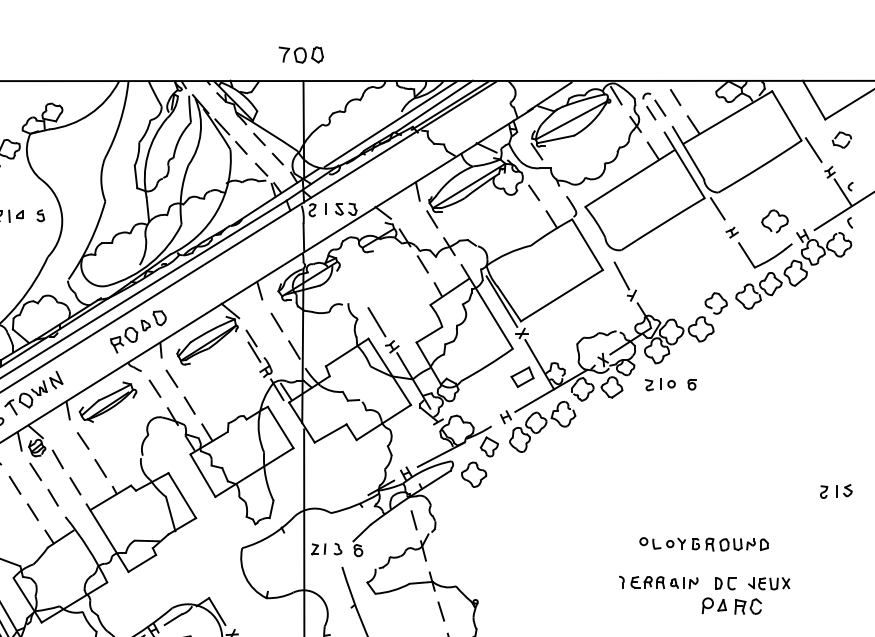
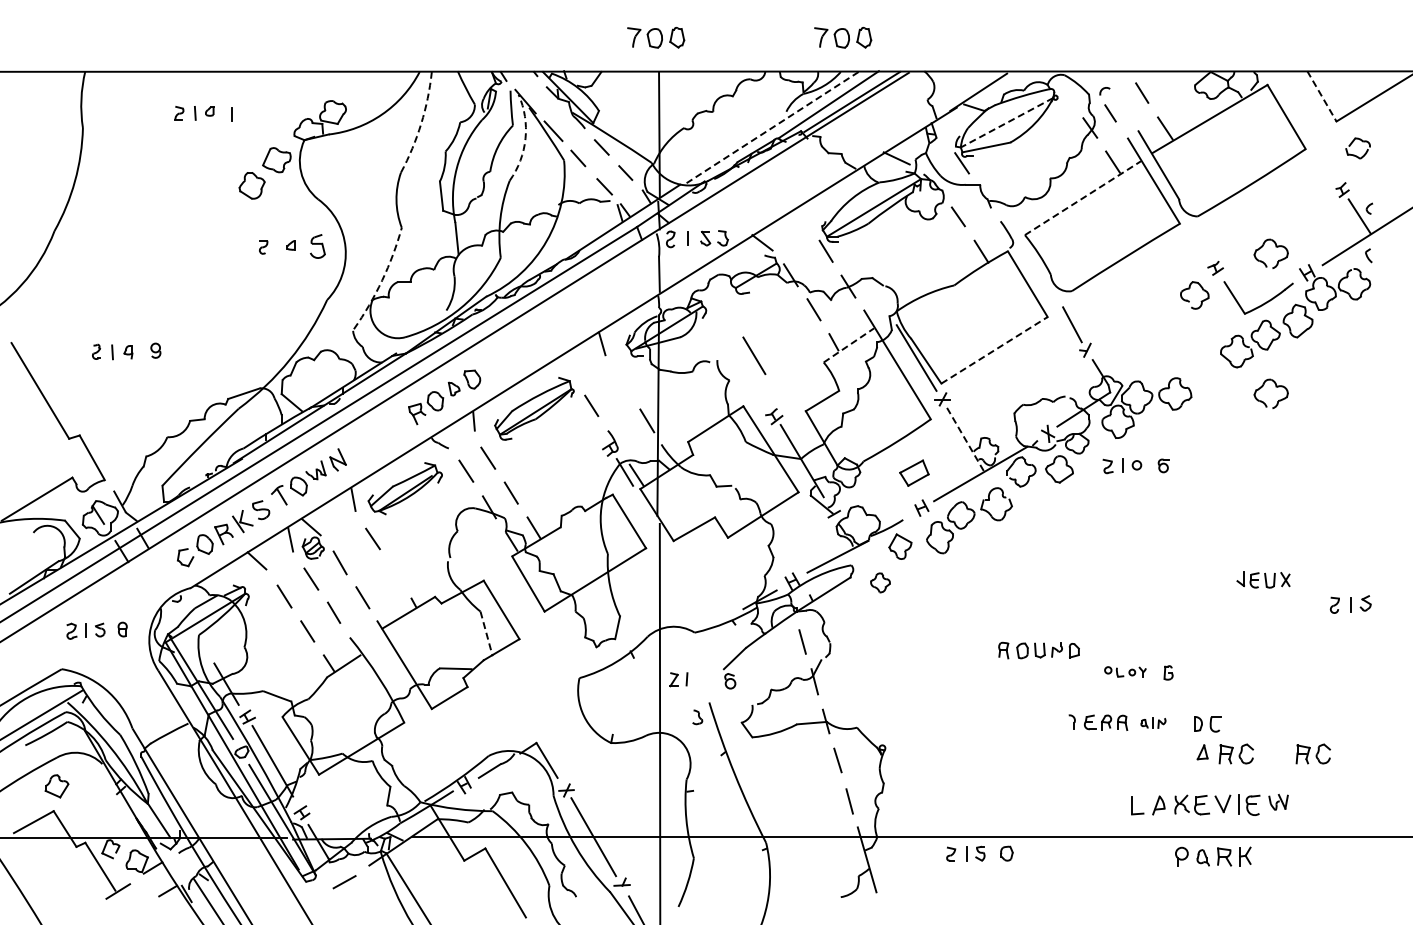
part: (445, 54) -> (843, 37), added
line: (616, 95) -> (1065, 90), removed
line: (814, 100) -> (1322, 96), solid -> dashed
line: (659, 107) -> (1121, 106), removed
arc: (120, 120) -> (421, 123), solid -> dashed
line: (571, 120) -> (1006, 122), solid -> dashed
line: (390, 124) -> (772, 127), solid -> dashed
arc: (200, 132) -> (525, 138), solid -> dashed
line: (813, 149) -> (1321, 160), removed
line: (629, 178) -> (1082, 198), solid -> dashed
line: (417, 191) -> (807, 214), removed
line: (717, 208) -> (1196, 237), removed
part: (40, 215) -> (317, 246), size x1.6
line: (9, 216) -> (277, 247), removed
arc: (90, 241) -> (382, 280), solid -> dashed
line: (450, 291) -> (849, 345), solid -> dashed
line: (561, 295) -> (994, 350), solid -> dashed
part: (712, 307) -> (1189, 300), moved
line: (229, 310) -> (563, 369), removed
line: (276, 322) -> (624, 384), removed
line: (377, 322) -> (754, 355), moved
part: (778, 324) -> (1275, 387), added
line: (254, 352) -> (595, 423), removed
line: (539, 365) -> (965, 440), solid -> dashed
part: (522, 376) -> (914, 472), moved
line: (100, 468) -> (395, 574), removed
part: (474, 474) -> (880, 582), size x0.6
line: (170, 514) -> (486, 634), solid -> dashed
part: (662, 543) -> (1125, 671), size x0.7
part: (736, 544) -> (1038, 650), moved
part: (337, 549) -> (697, 717), moved
part: (684, 582) -> (1153, 722), size x0.7
part: (769, 583) -> (1263, 579), moved
part: (707, 605) -> (1183, 752), removed
part: (806, 606) -> (1312, 753), added

